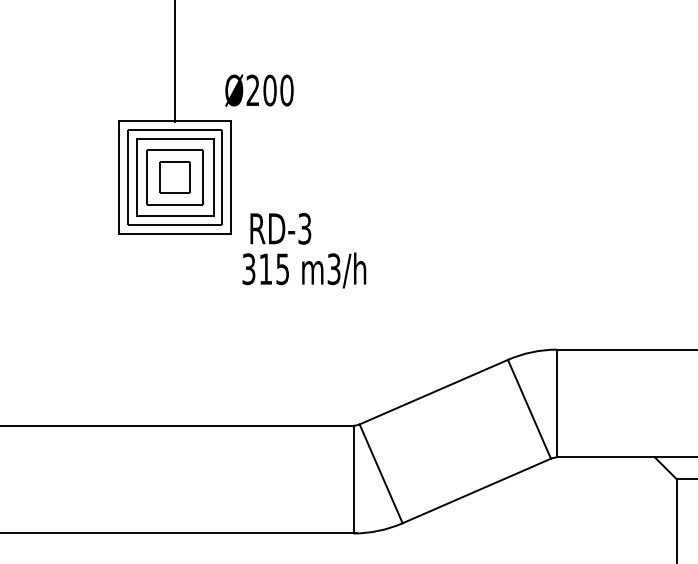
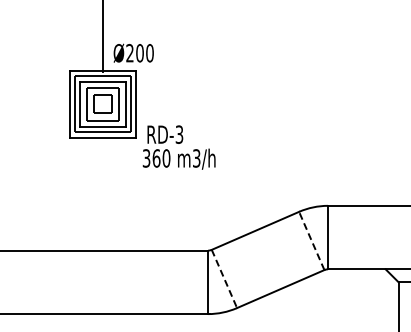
text: (258, 89) -> (133, 52), moved
text: (274, 269) -> (161, 158), 315 -> 360
line: (529, 408) -> (311, 240), solid -> dashed
line: (381, 473) -> (224, 278), solid -> dashed

